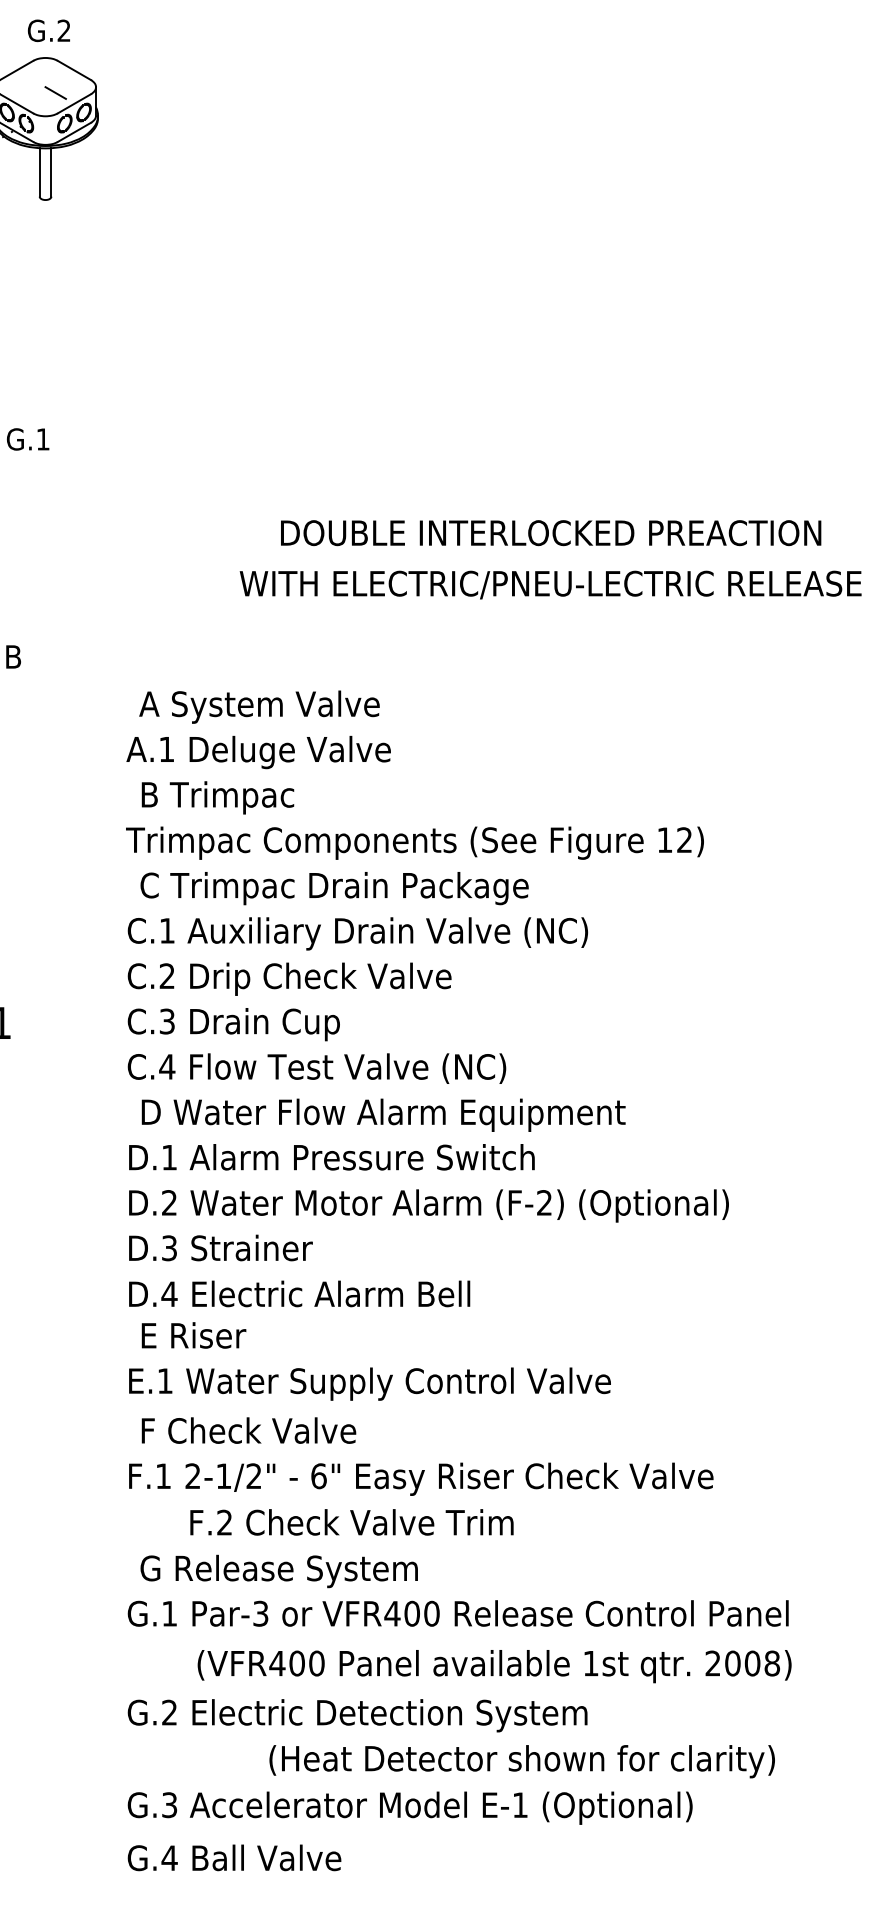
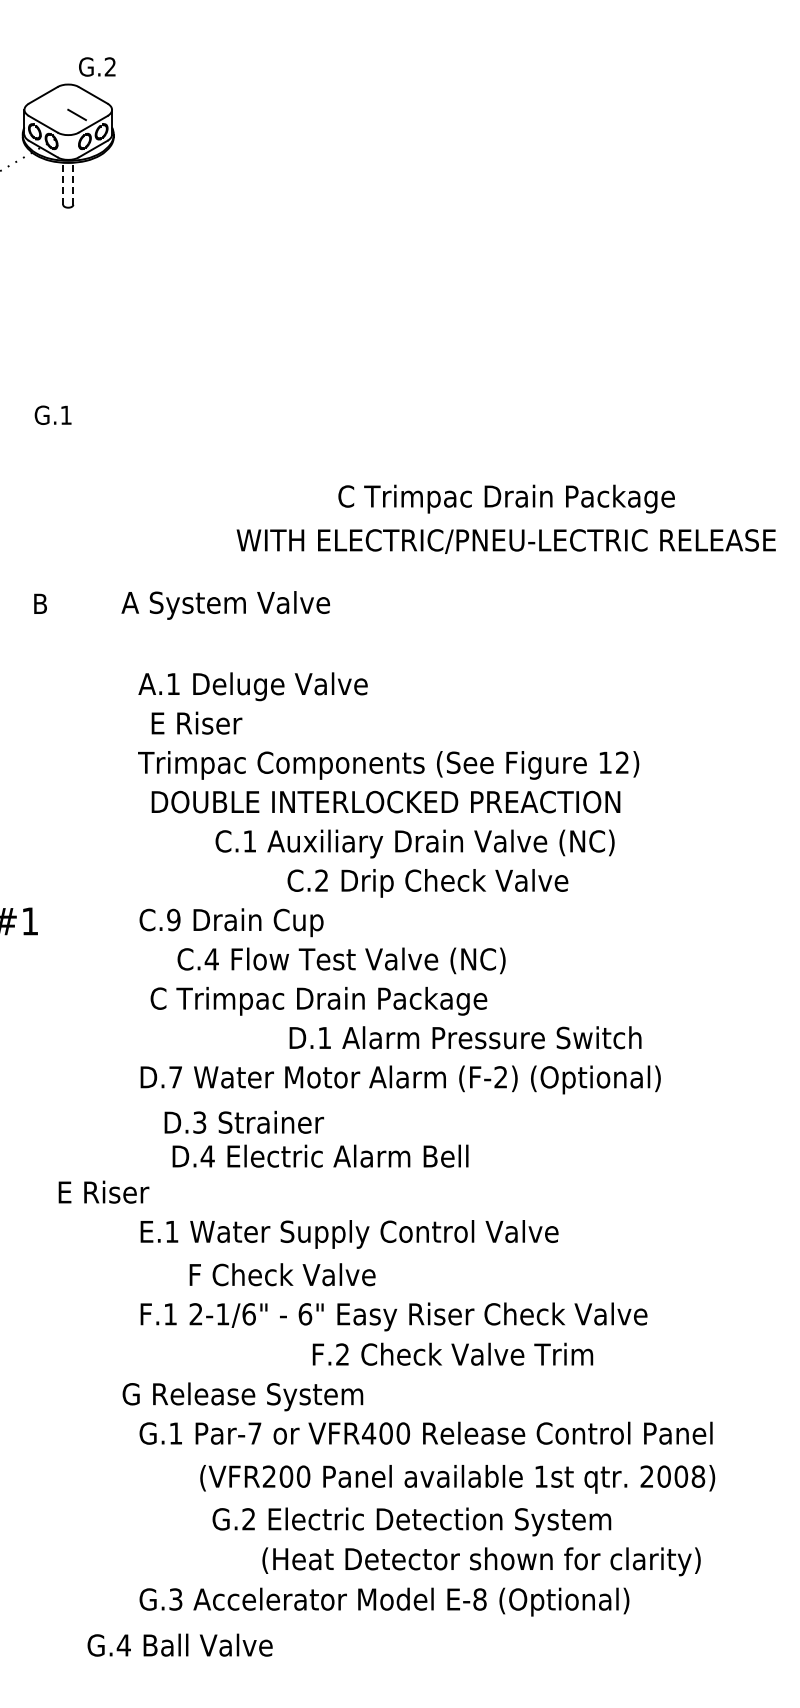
text: (49, 30) -> (97, 66), moved
line: (40, 172) -> (63, 183), solid -> dashed
line: (51, 172) -> (73, 183), solid -> dashed
text: (550, 535) -> (506, 498), DOUBLE INTERLOCKED PREACTION -> C Trimpac Drain Package
text: (259, 707) -> (225, 605), moved
text: (222, 797) -> (221, 725), B Trimpac -> E Riser
text: (411, 888) -> (385, 804), C Trimpac Drain Package -> DOUBLE INTERLOCKED PREACTION
text: (357, 933) -> (414, 843), moved
text: (289, 979) -> (427, 883), moved
text: (166, 1022) -> (173, 920), C.3 -> C.9
text: (316, 1068) -> (341, 960), moved
text: (382, 1114) -> (360, 1000), D Water Flow Alarm Equipment -> C Trimpac Drain Package
text: (331, 1157) -> (465, 1037), moved
text: (169, 1203) -> (175, 1077), D.2 -> D.7
text: (219, 1246) -> (243, 1121), moved
text: (299, 1293) -> (320, 1155), moved
text: (193, 1334) -> (103, 1191), moved
text: (248, 1430) -> (282, 1274), moved
text: (253, 1476) -> (248, 1314), 2-1/2" -> 2-1/6"
text: (351, 1521) -> (452, 1353), moved
text: (278, 1571) -> (242, 1396), moved
text: (260, 1613) -> (254, 1433), Par-3 -> Par-7
text: (277, 1663) -> (269, 1476), (VFR400 -> (VFR200
text: (357, 1715) -> (411, 1521), moved
text: (519, 1805) -> (479, 1599), E-1 -> E-8
text: (233, 1857) -> (179, 1644), moved

